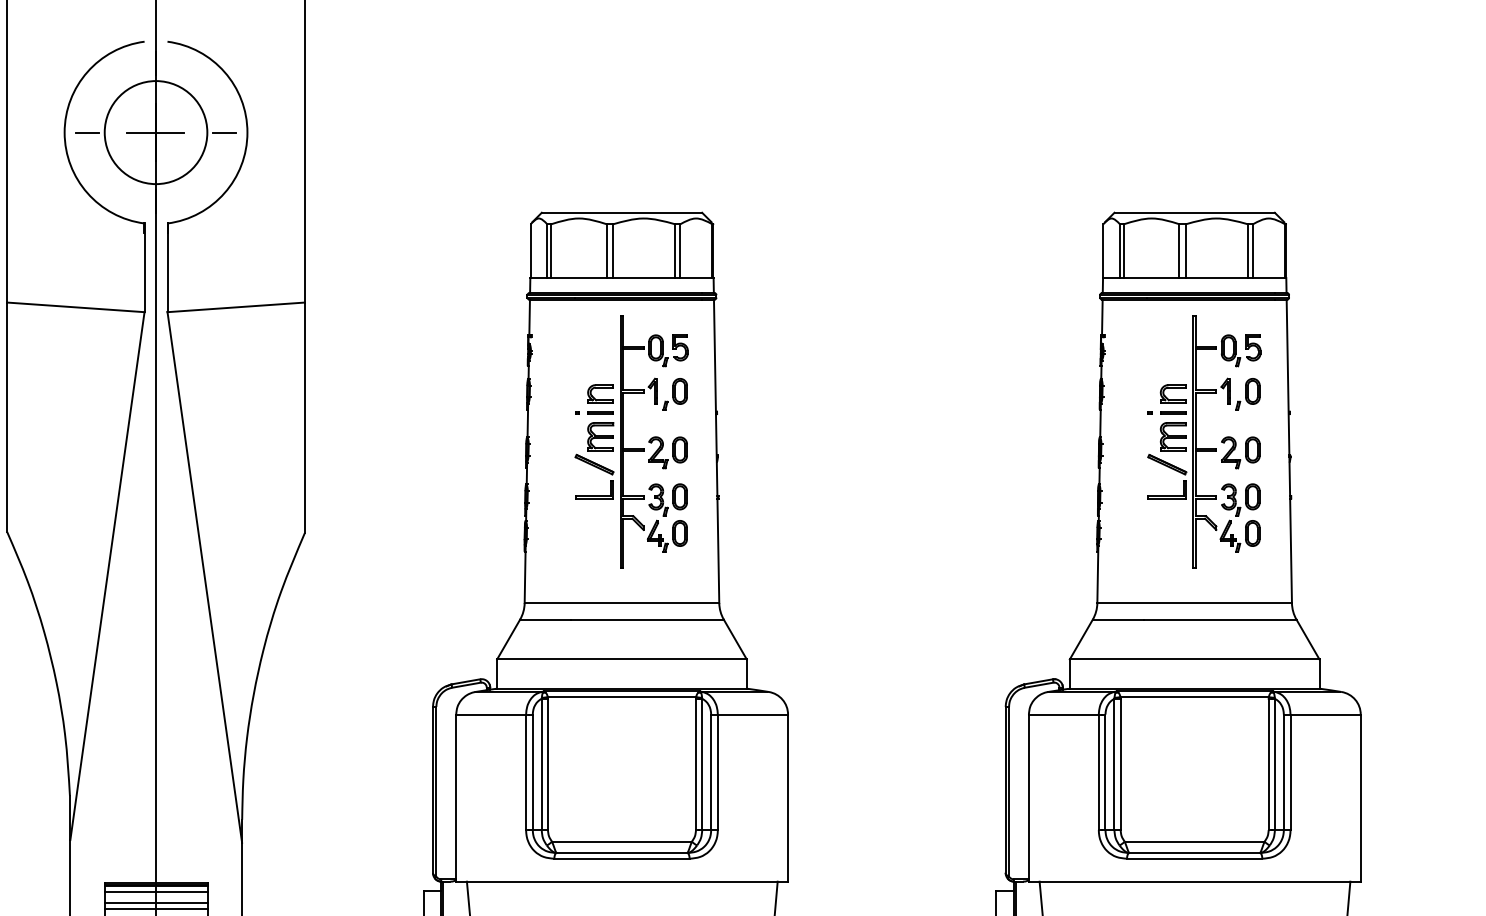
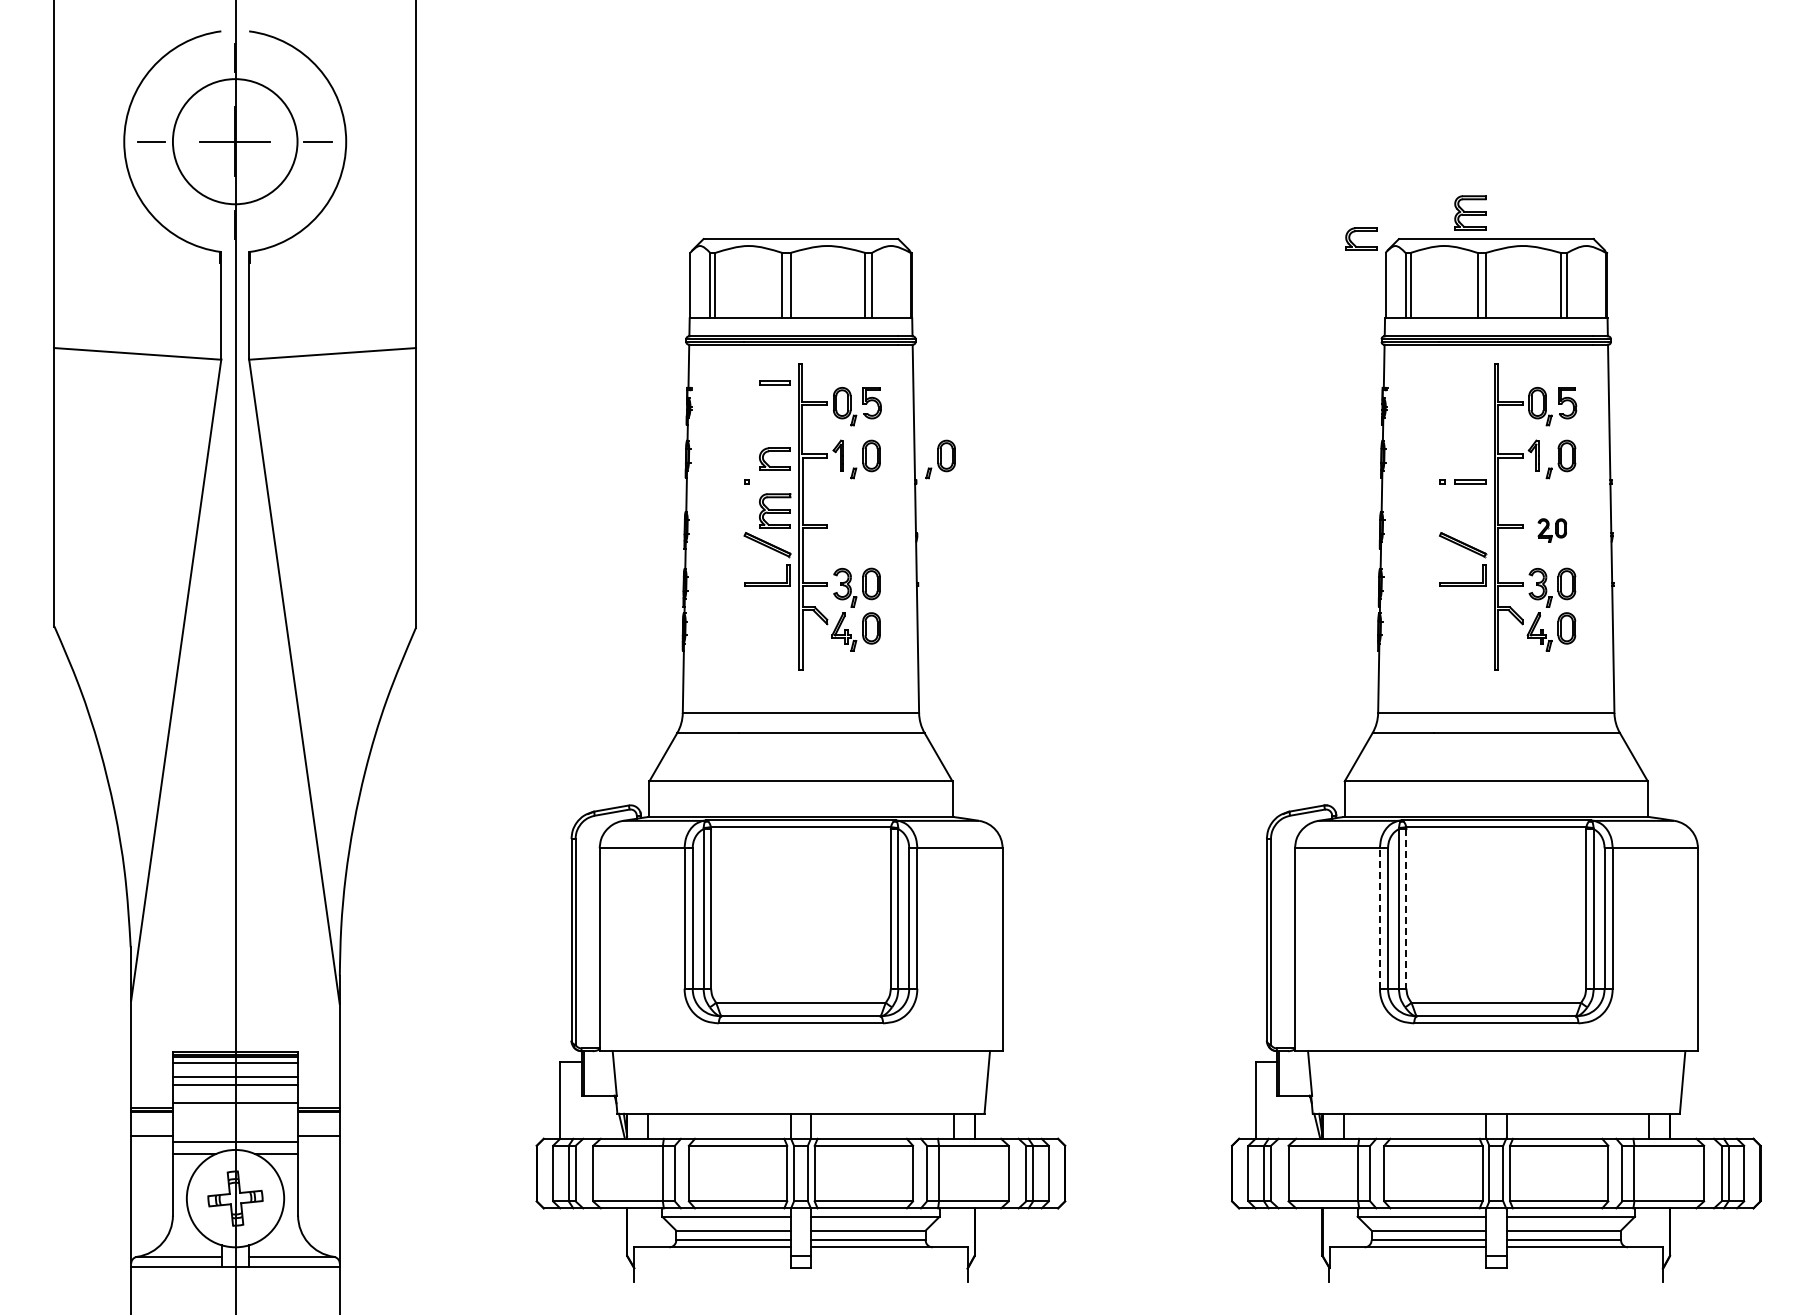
part: (1173, 387) -> (1361, 231), moved
part: (736, 394) -> (940, 459), added
part: (600, 412) -> (774, 382), moved
part: (1173, 436) -> (1470, 212), moved
part: (667, 452) -> (856, 530), removed
part: (1240, 452) -> (1552, 530), size x0.6
line: (1120, 764) -> (1406, 908), solid -> dashed
line: (1098, 771) -> (1379, 917), solid -> dashed

